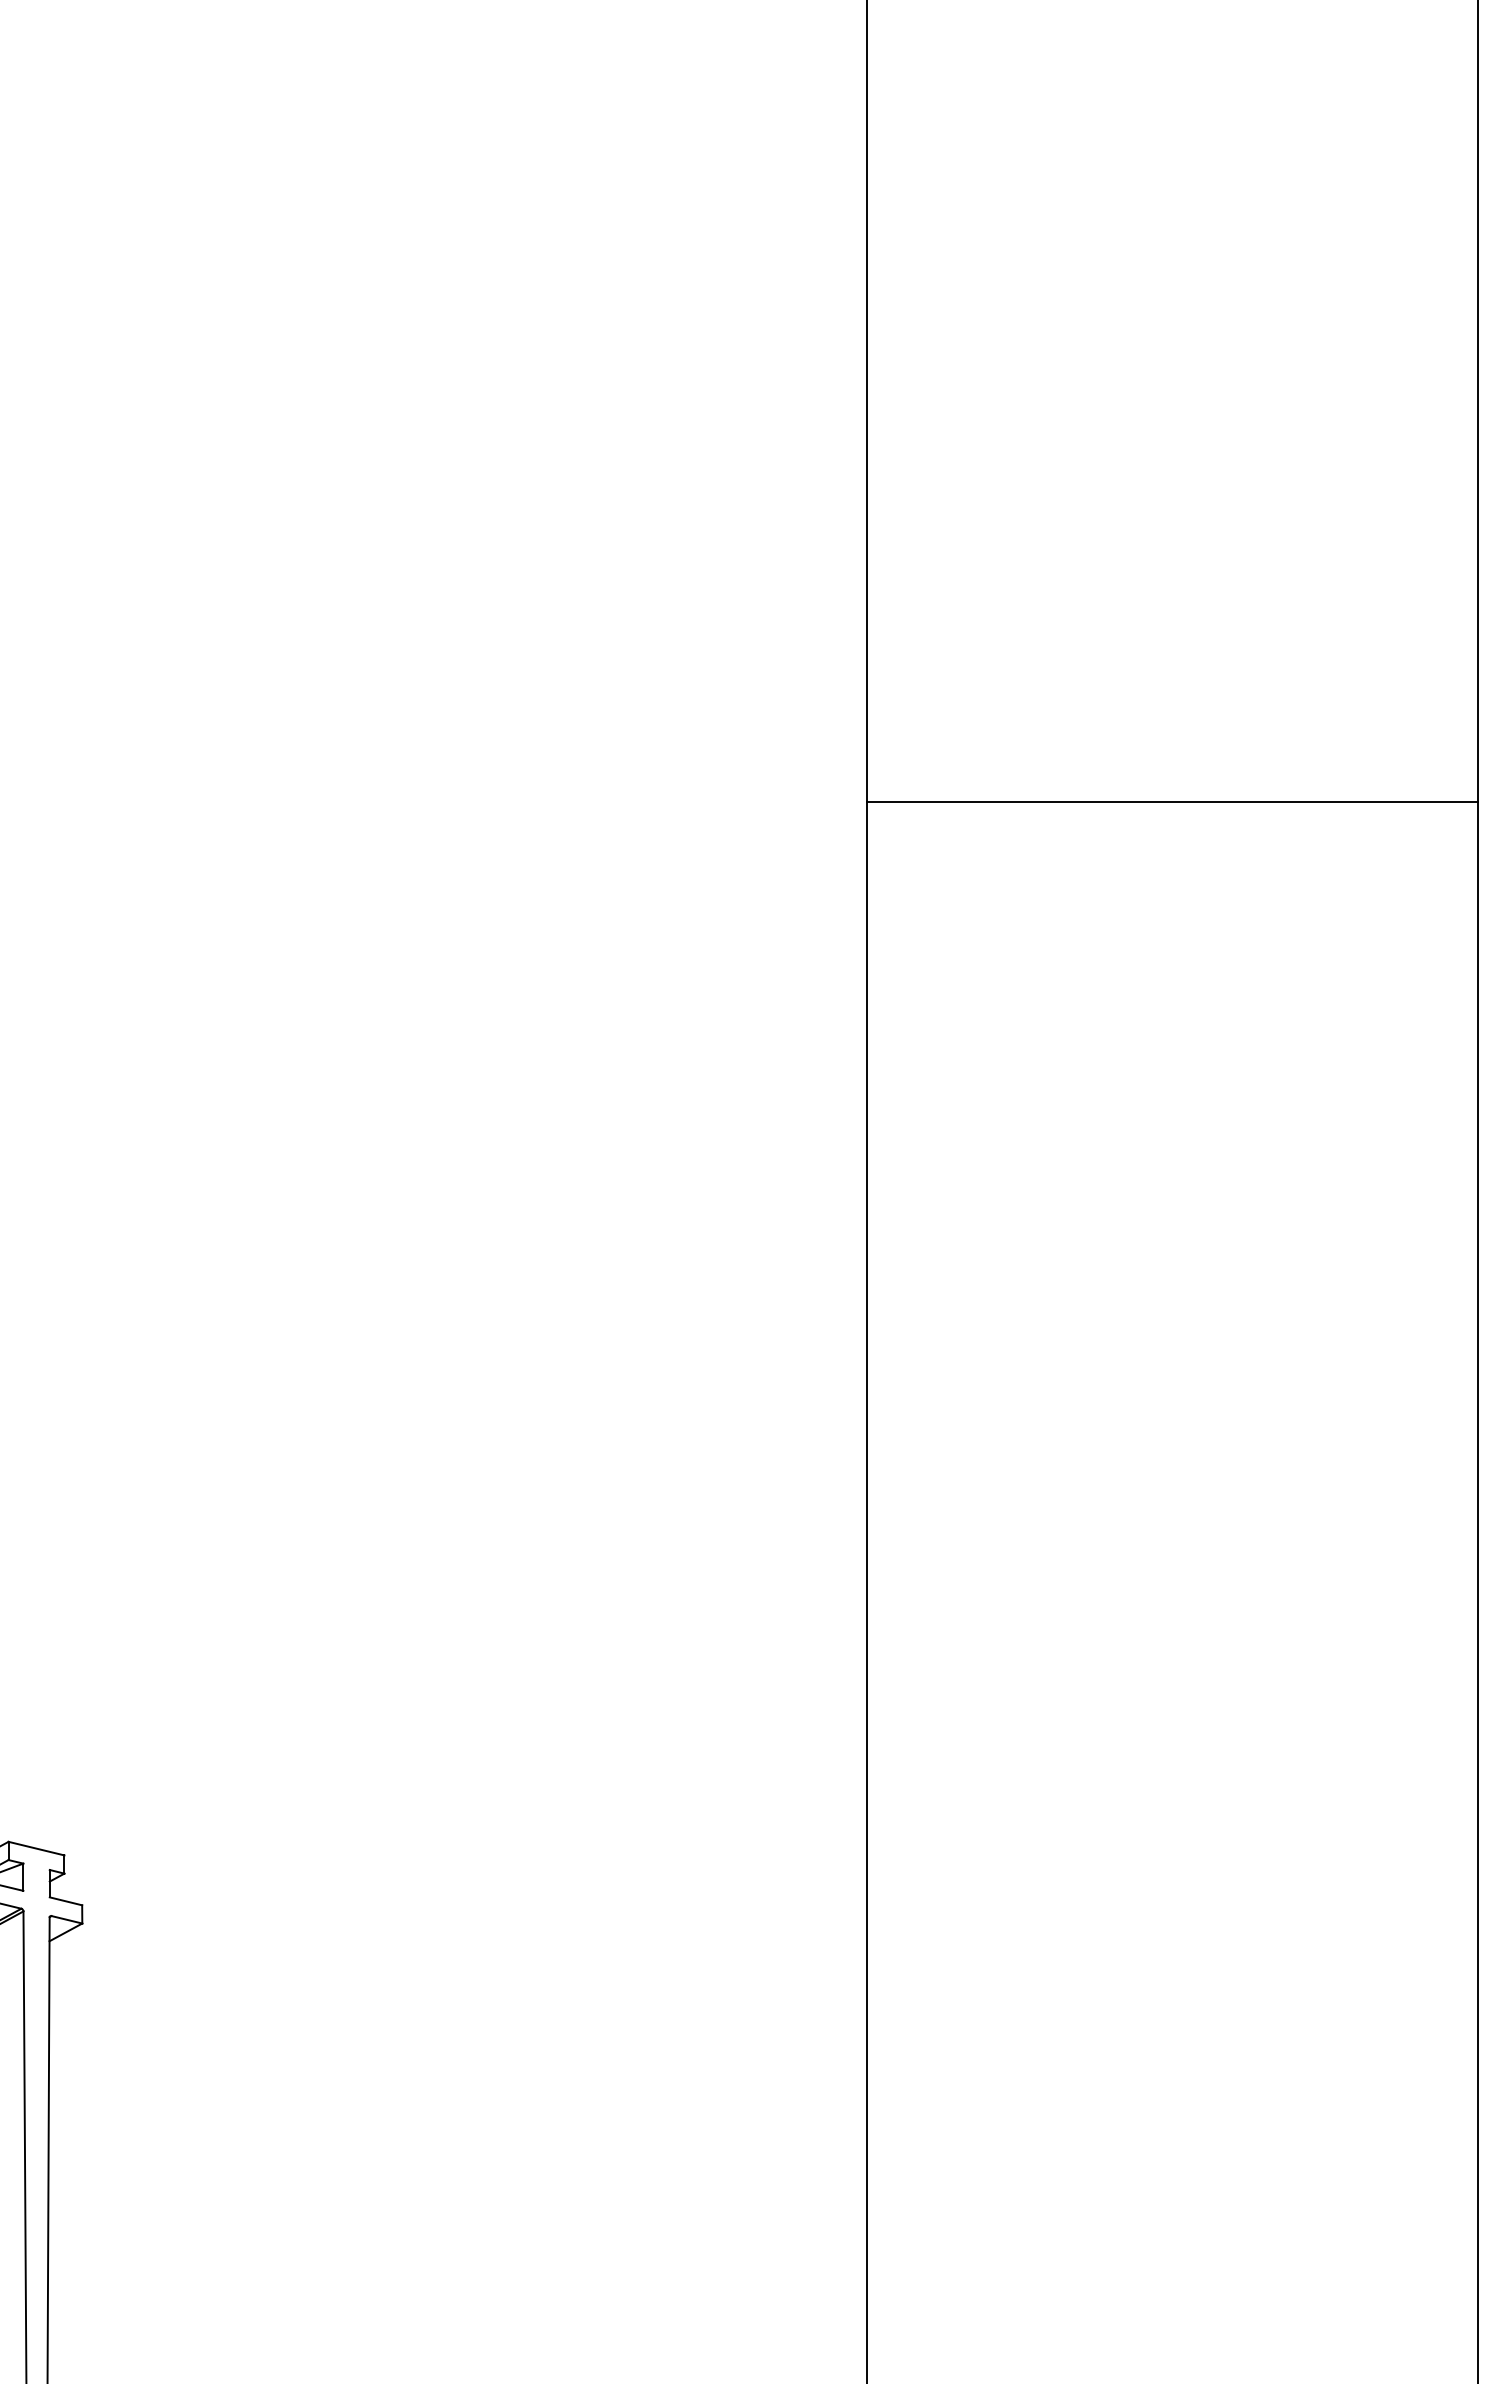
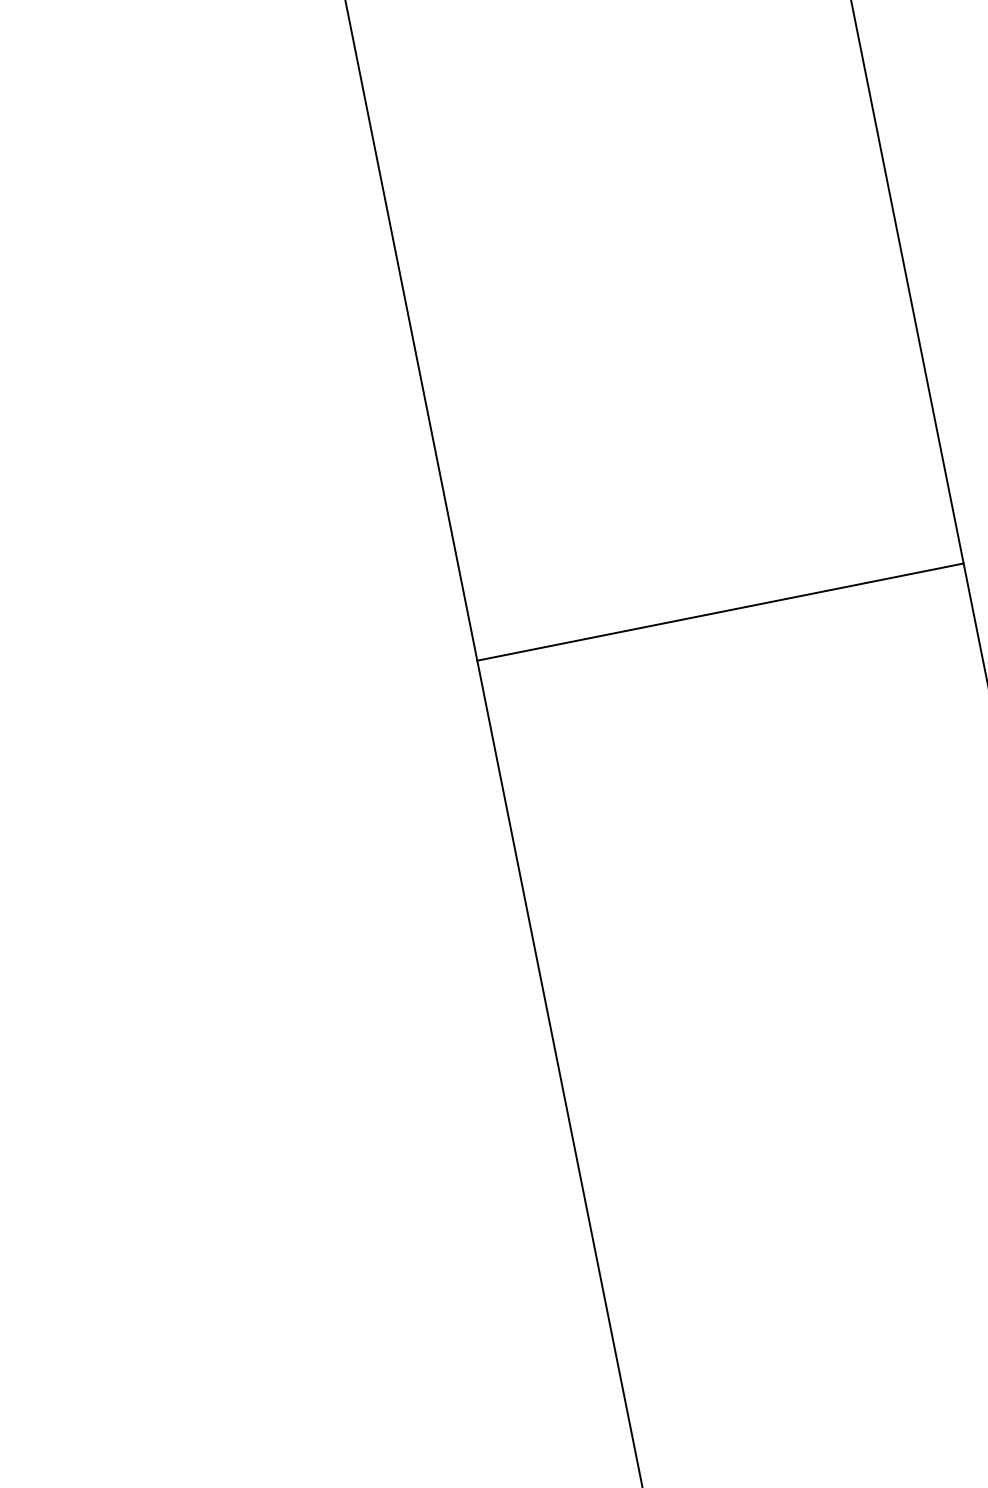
line: (1172, 801) -> (720, 611), moved

